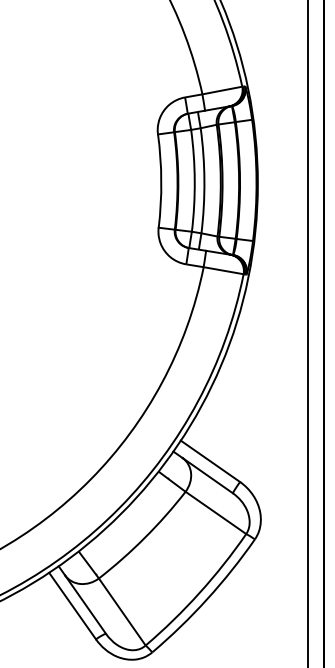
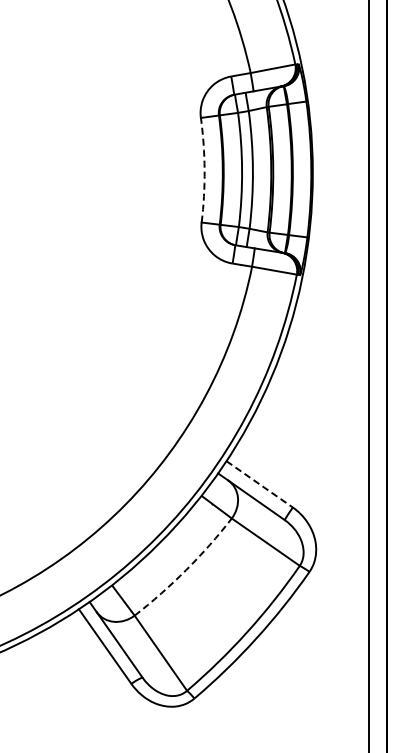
arc: (161, 181) -> (204, 170), solid -> dashed
line: (211, 461) -> (260, 484), solid -> dashed
arc: (145, 538) -> (186, 570), solid -> dashed

